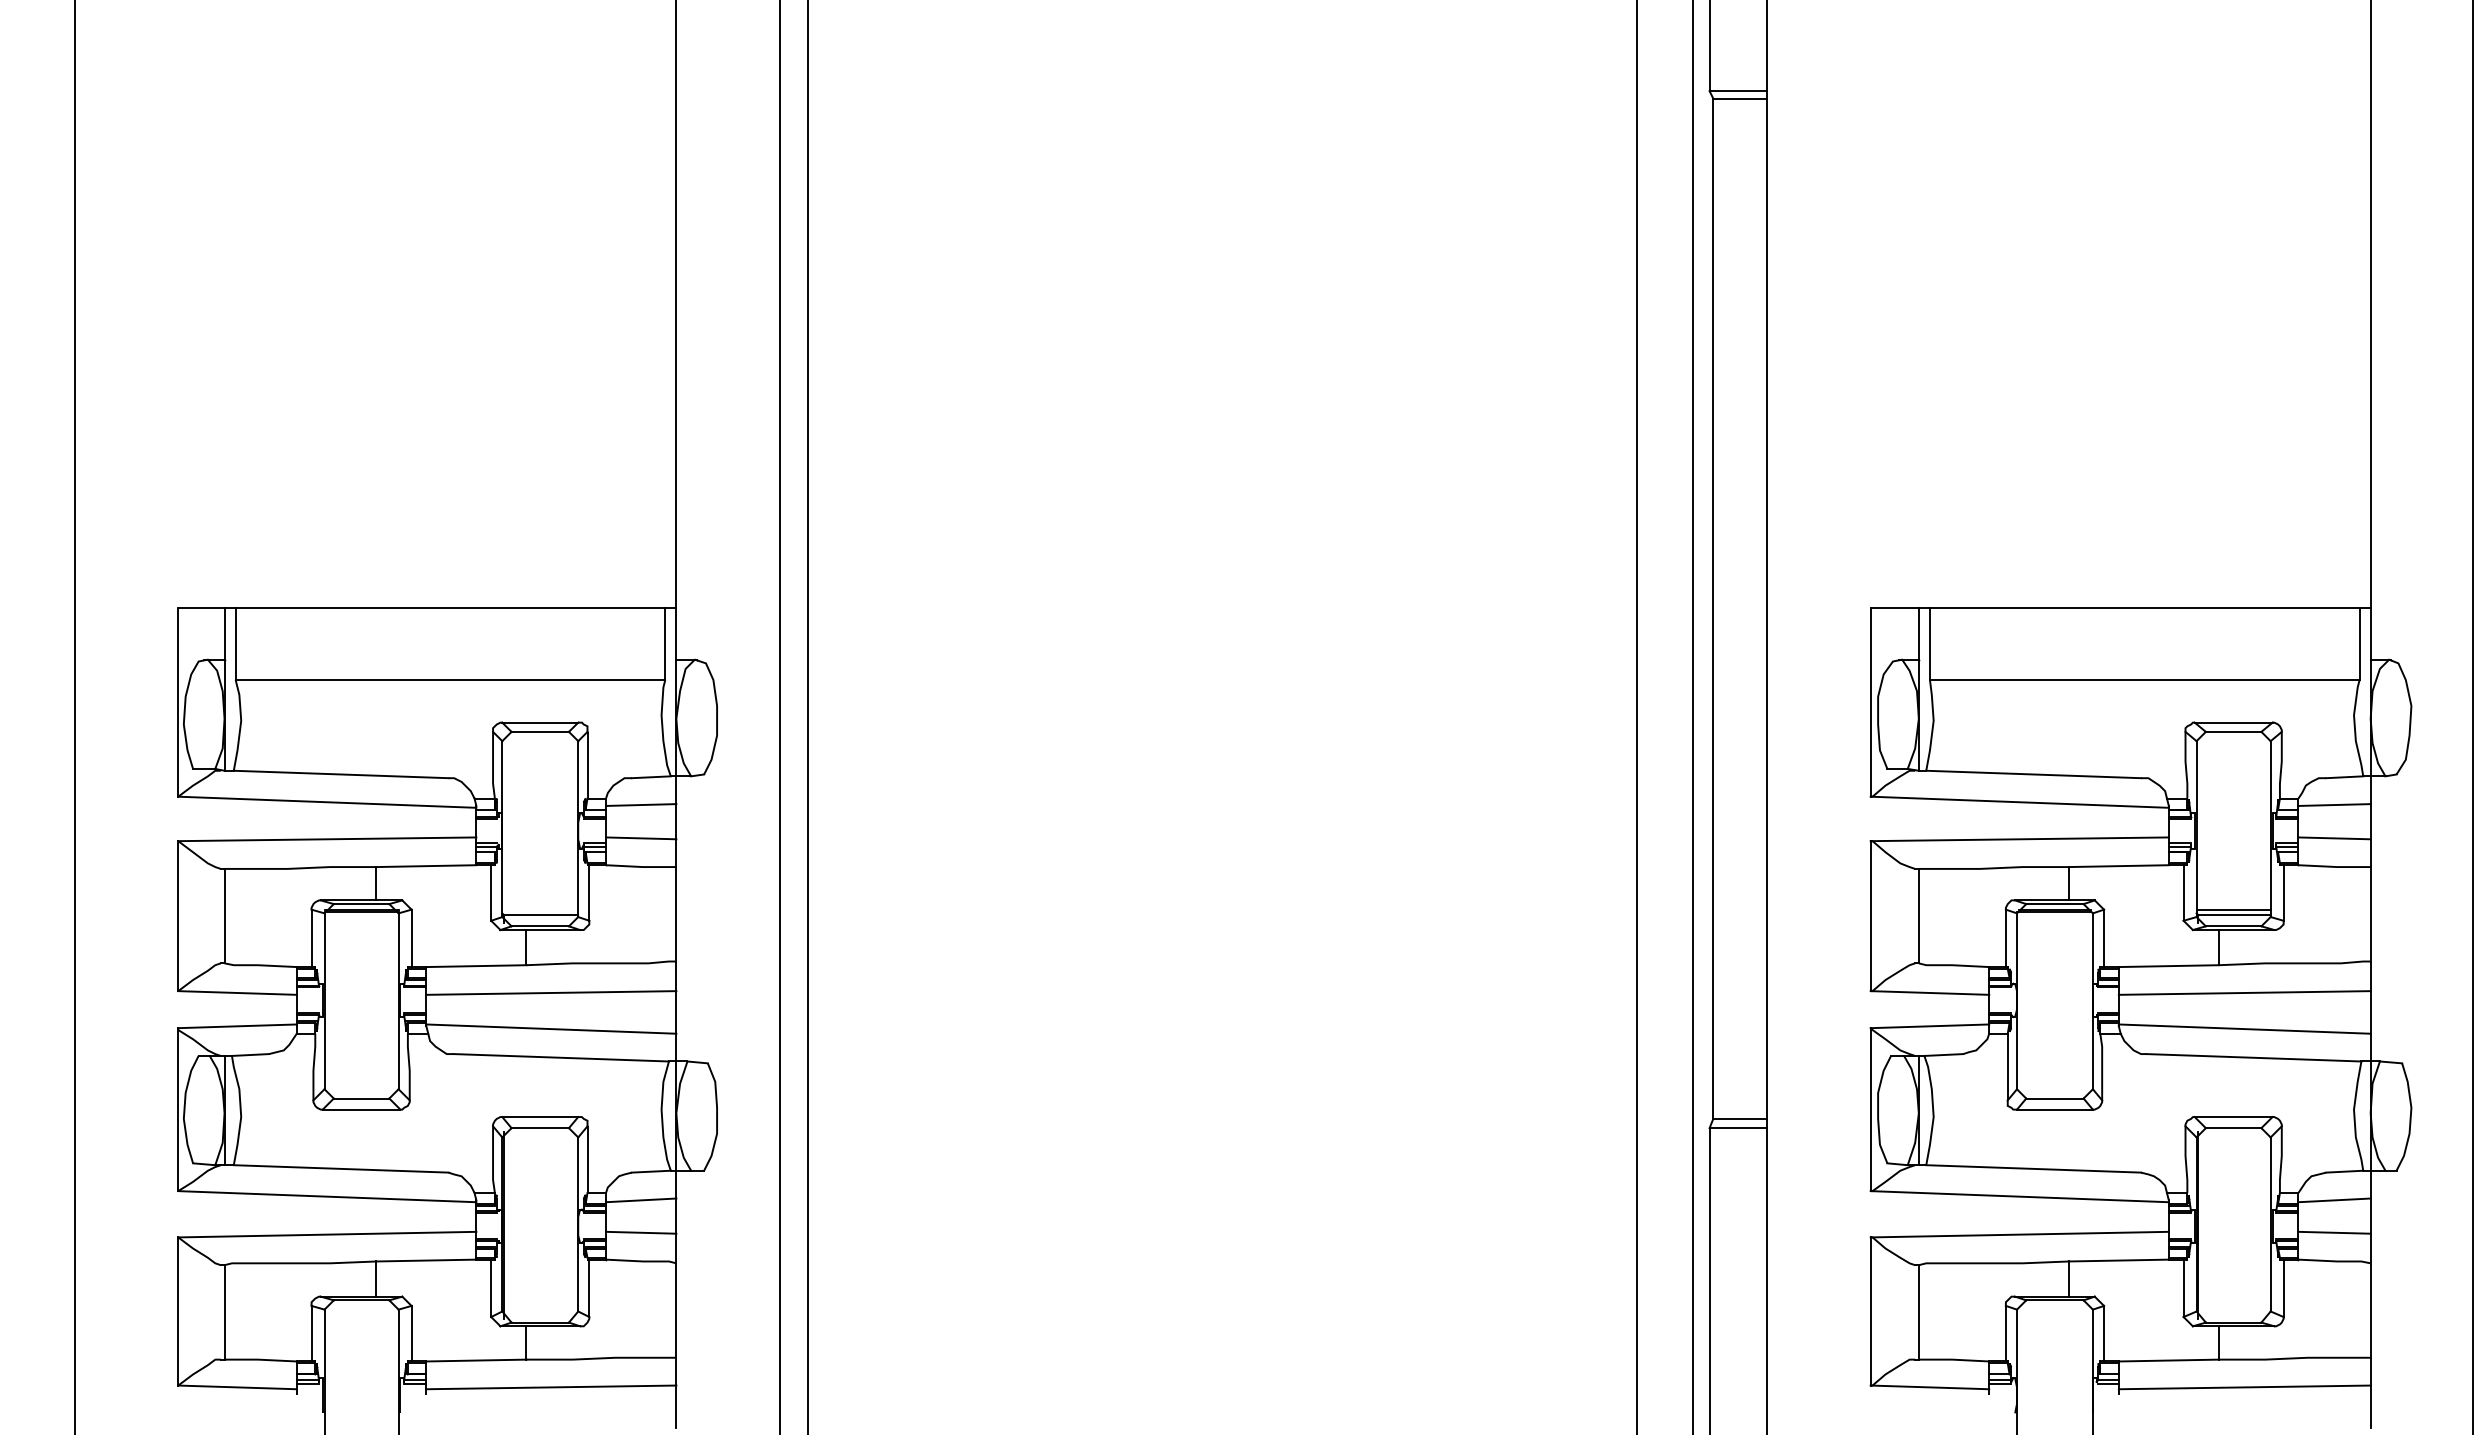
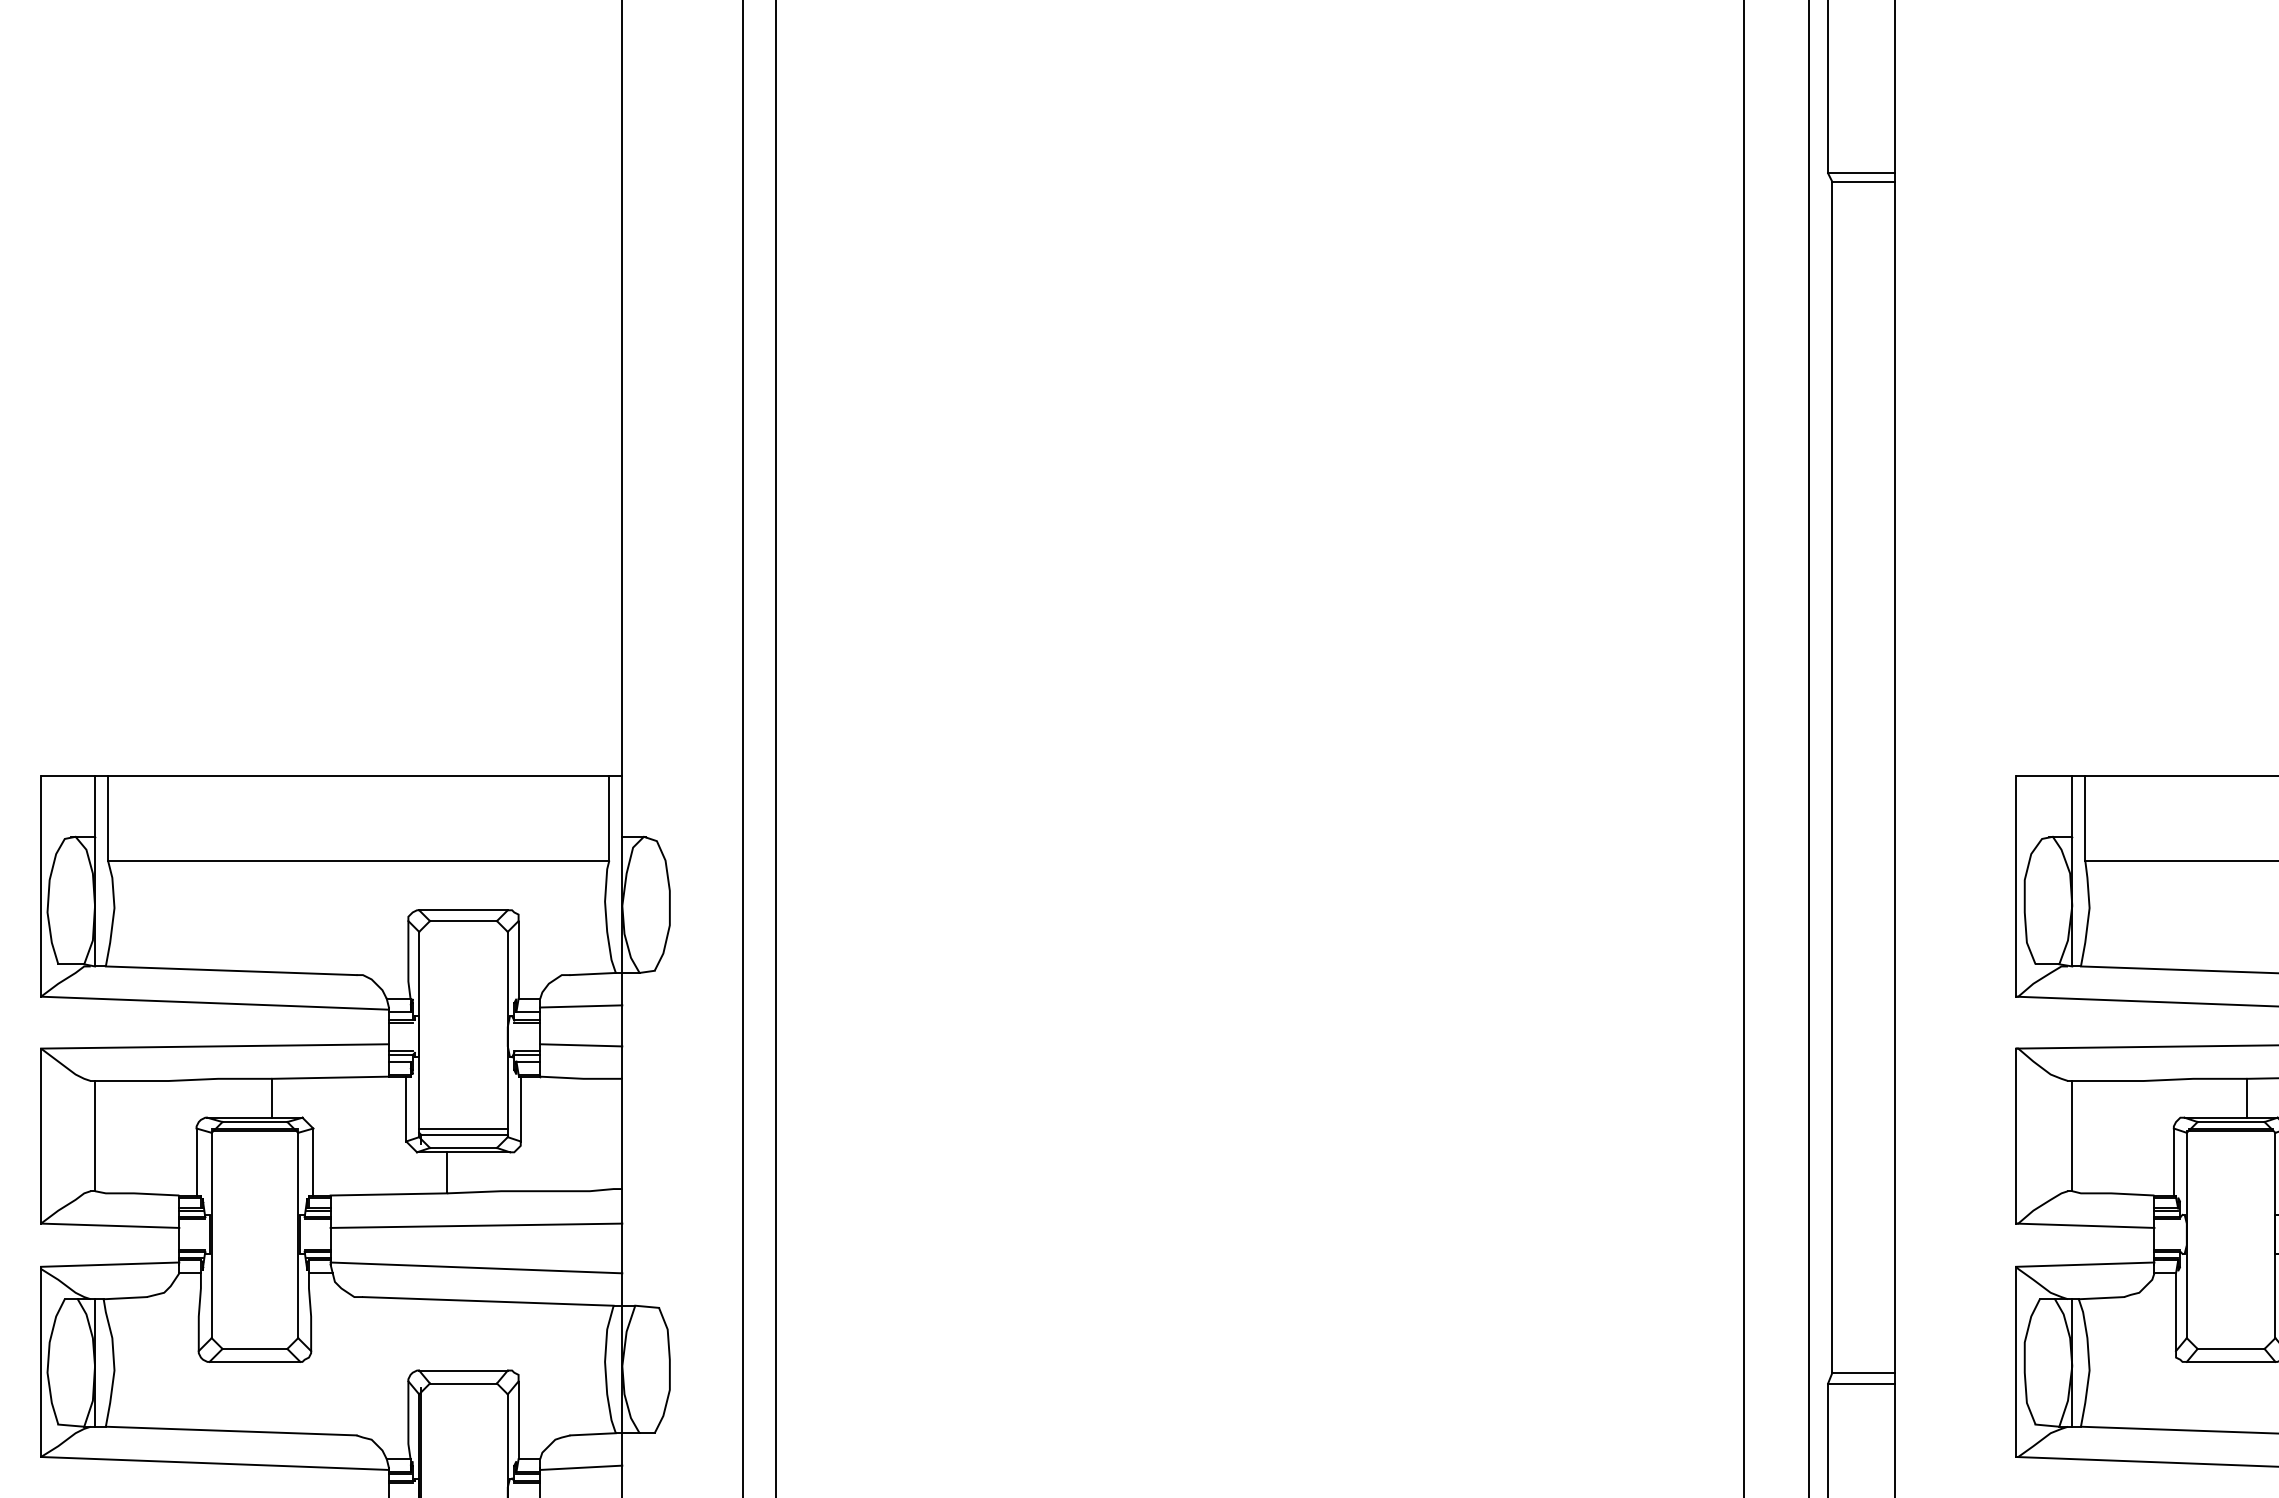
line: (540, 909) -> (463, 1128), added

